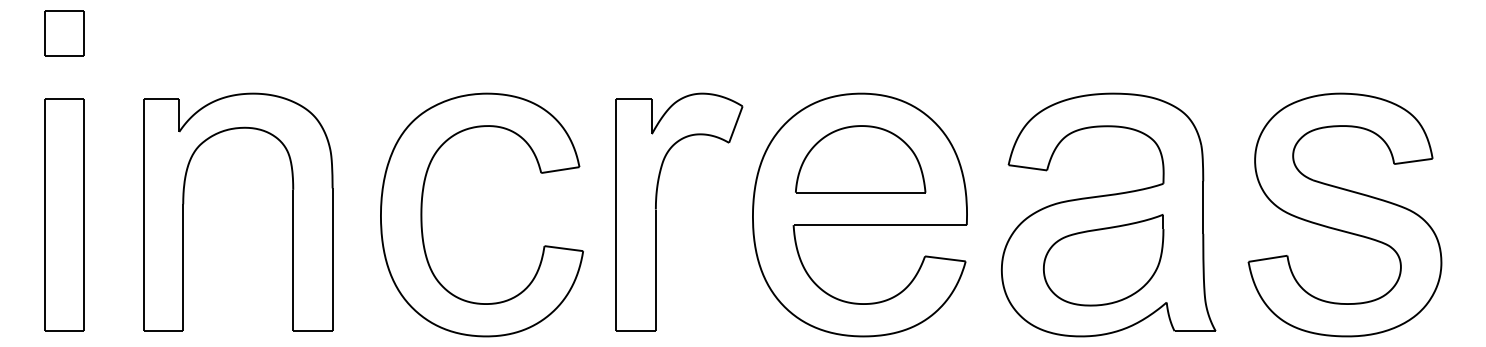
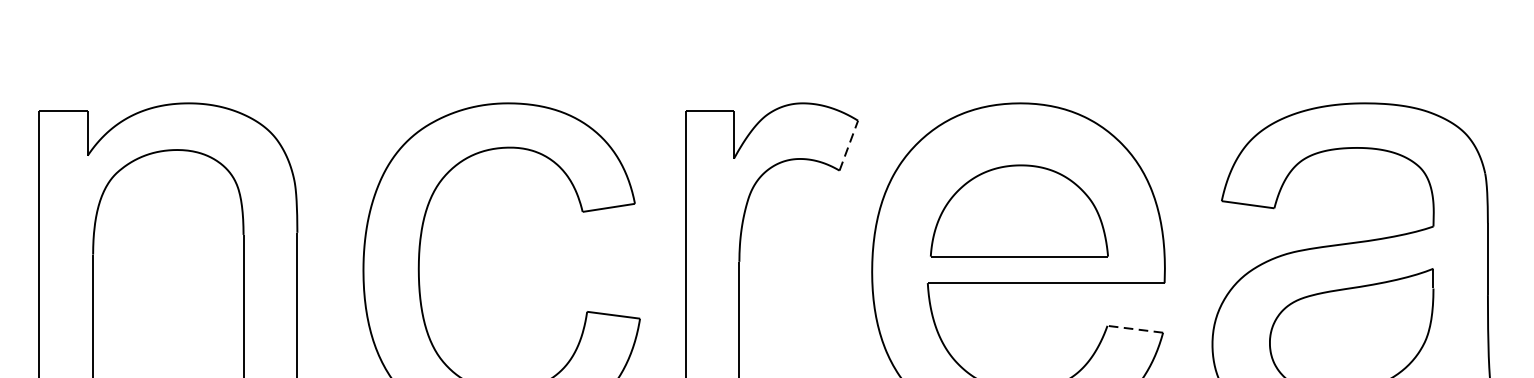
line: (736, 124) -> (849, 145), solid -> dashed
part: (860, 159) -> (1019, 211), moved
line: (944, 258) -> (1134, 328), solid -> dashed

